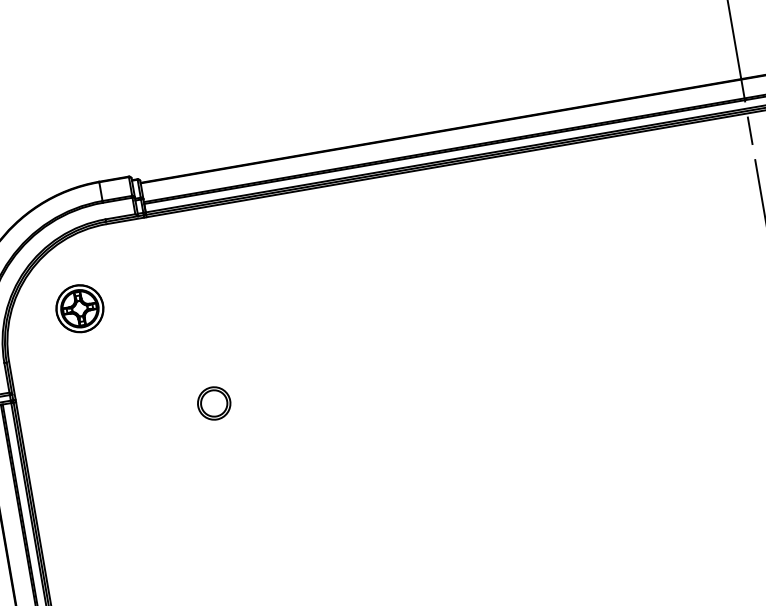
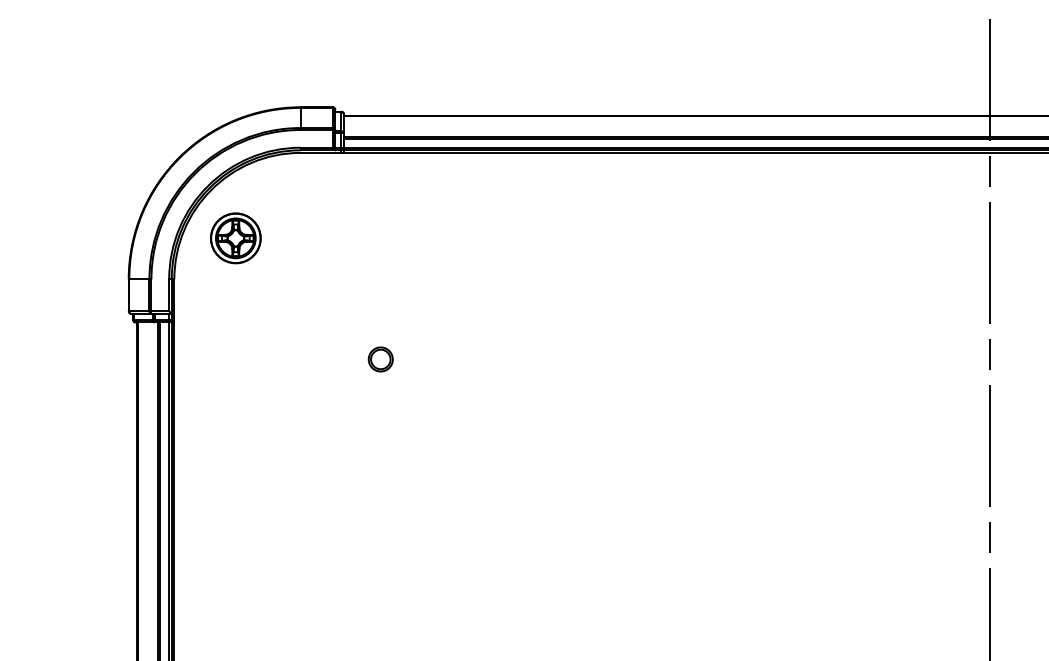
part: (79, 308) -> (235, 238), moved
part: (213, 403) -> (380, 359), size x0.7

